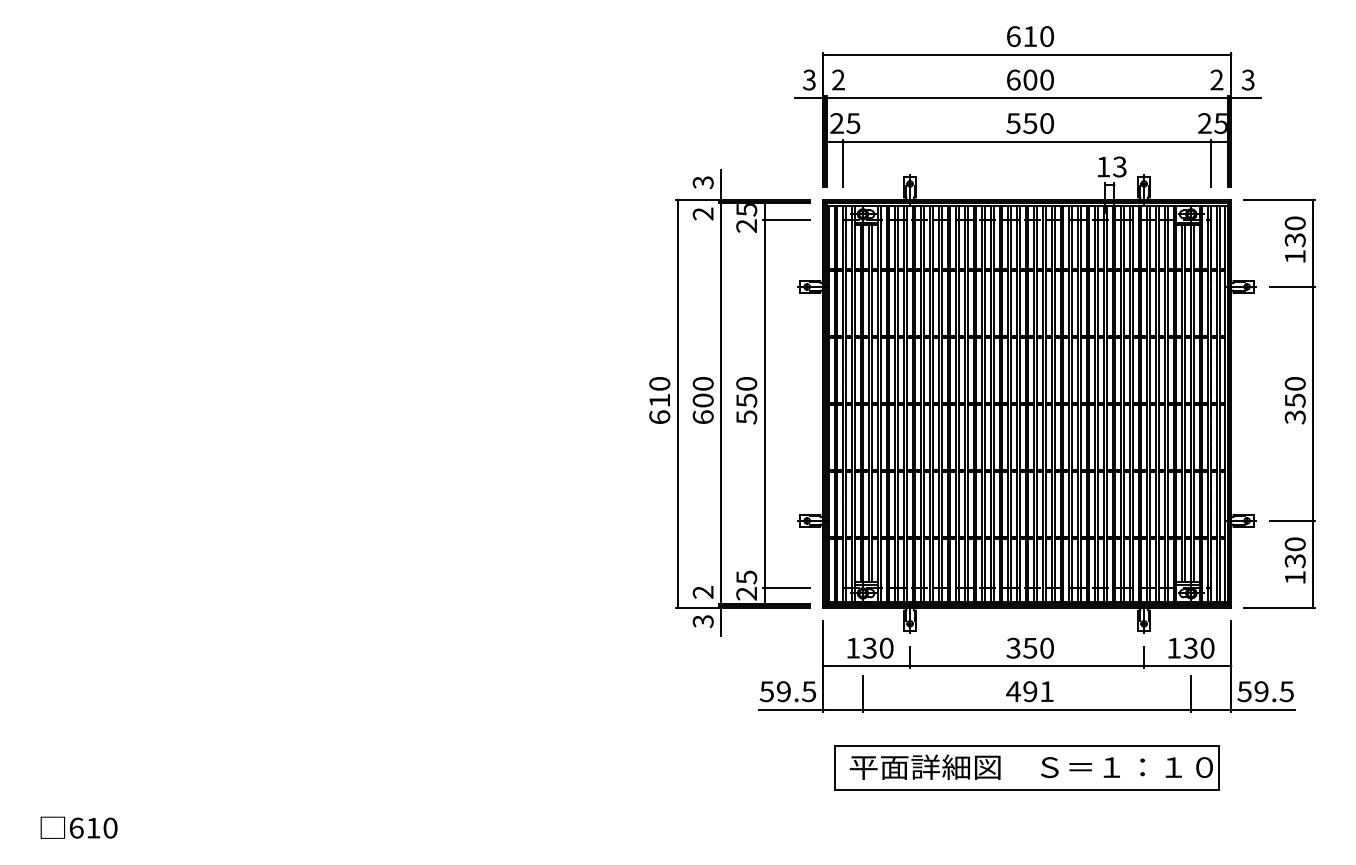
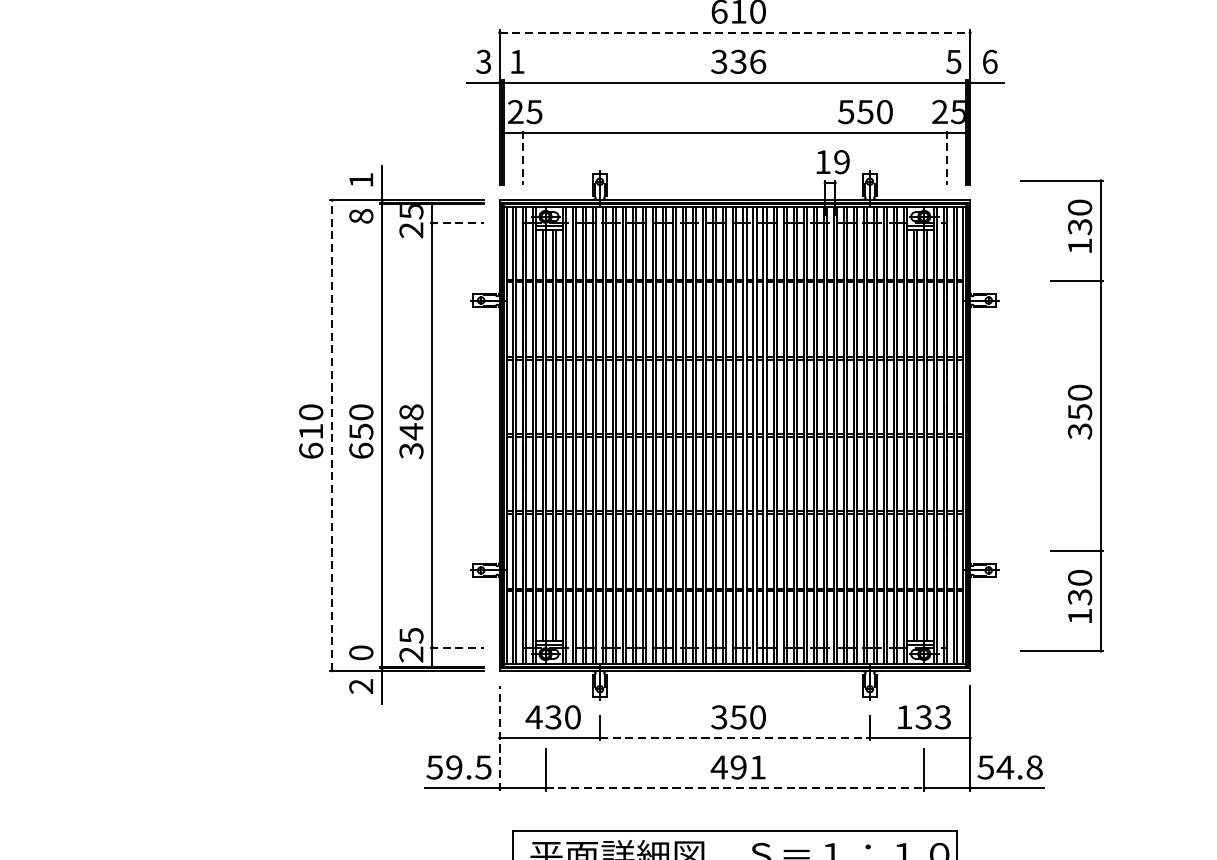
line: (1027, 54) -> (735, 32), solid -> dashed
text: (838, 79) -> (517, 61), 2 -> 1
text: (1030, 79) -> (738, 61), 600 -> 336
text: (1216, 79) -> (953, 61), 2 -> 5
text: (1247, 79) -> (989, 61), 3 -> 6
text: (1029, 123) -> (864, 112), moved
line: (843, 163) -> (523, 158), solid -> dashed
line: (1210, 163) -> (946, 158), solid -> dashed
text: (1119, 166) -> (841, 161), 13 -> 19
text: (702, 182) -> (360, 180), 3 -> 1
text: (702, 213) -> (360, 215), 2 -> 8
line: (786, 220) -> (457, 223), solid -> dashed
text: (702, 400) -> (360, 431), 600 -> 650
text: (746, 400) -> (411, 431), 550 -> 348
line: (677, 403) -> (331, 435), solid -> dashed
part: (1279, 403) -> (1061, 415), moved
line: (786, 587) -> (457, 647), solid -> dashed
text: (703, 592) -> (361, 653), 2 -> 0
text: (703, 621) -> (361, 686), 3 -> 2
text: (1207, 647) -> (943, 716), 130 -> 133
text: (852, 648) -> (533, 717), 130 -> 430
line: (823, 665) -> (500, 737), solid -> dashed
line: (1027, 666) -> (735, 738), solid -> dashed
text: (1273, 691) -> (1019, 767), 59.5 -> 54.8
line: (1027, 709) -> (735, 788), solid -> dashed

